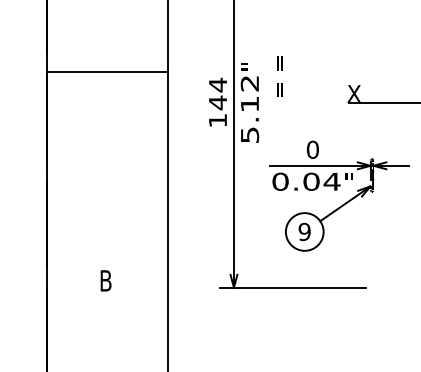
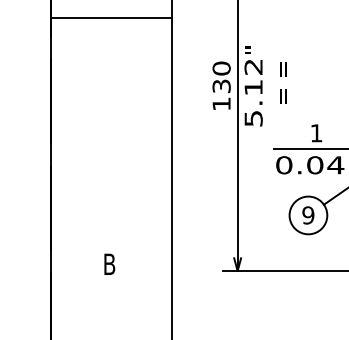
line: (107, 71) -> (111, 17), moved
text: (279, 76) -> (283, 82), moved
text: (217, 93) -> (221, 76), 144 -> 130
text: (312, 149) -> (316, 132), 0 -> 1

